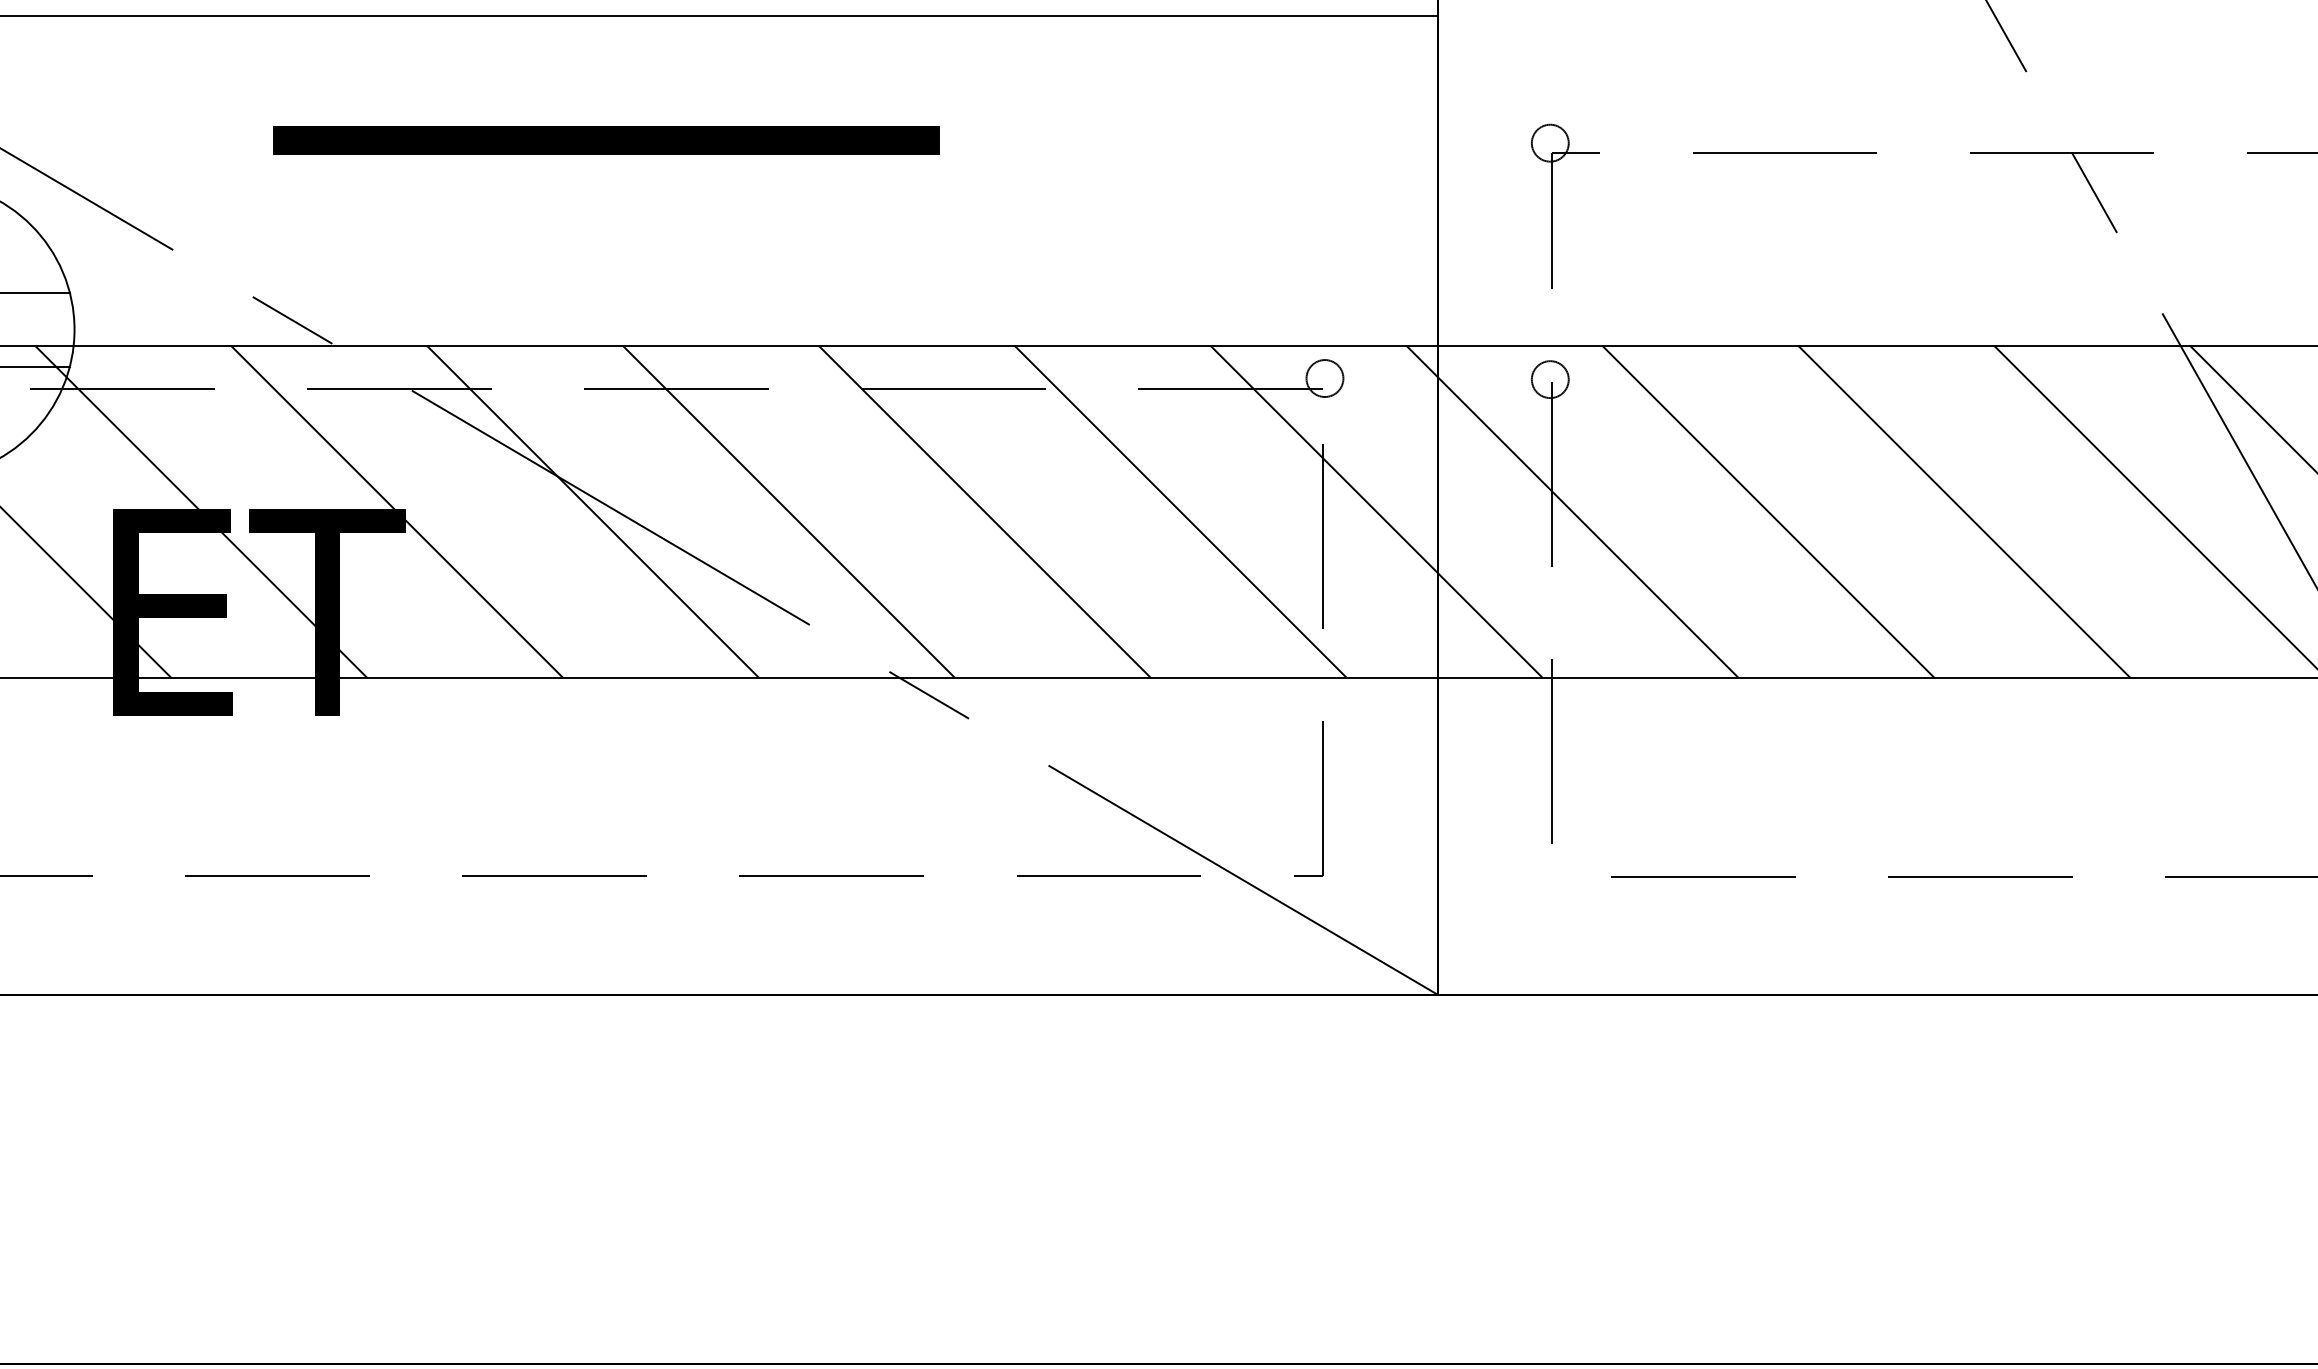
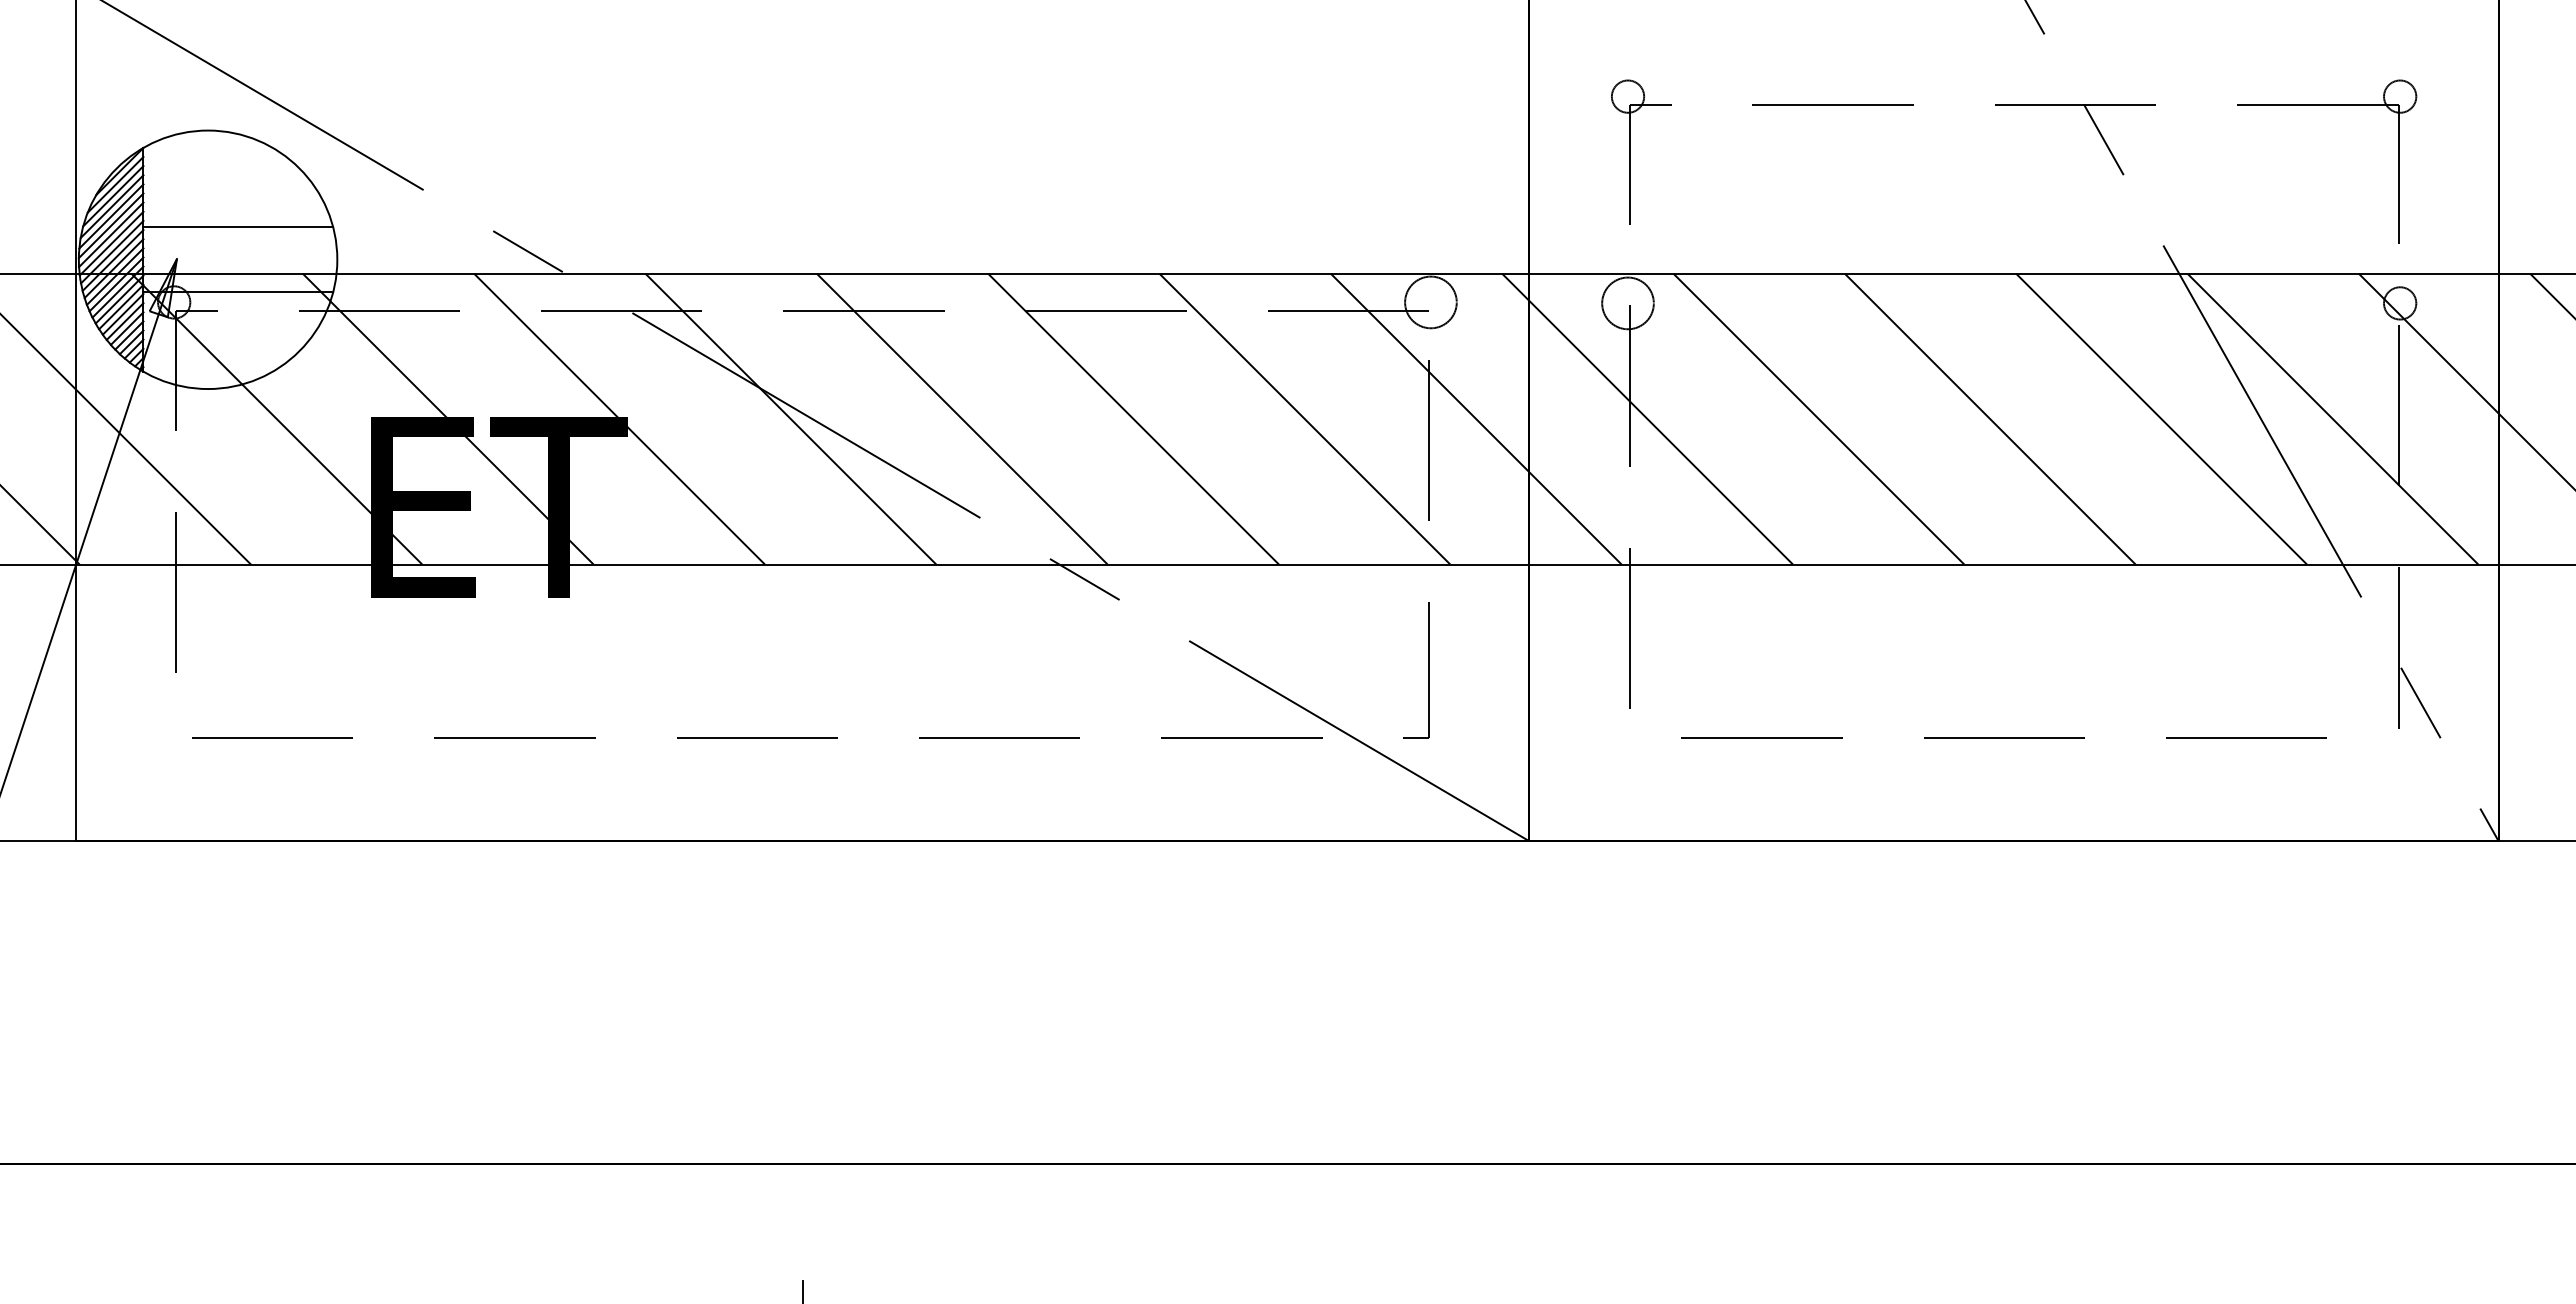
part: (606, 139) -> (802, 93), removed
circle: (1324, 378) -> (1430, 302), size x1.6
circle: (1549, 379) -> (1627, 303), size x1.6

